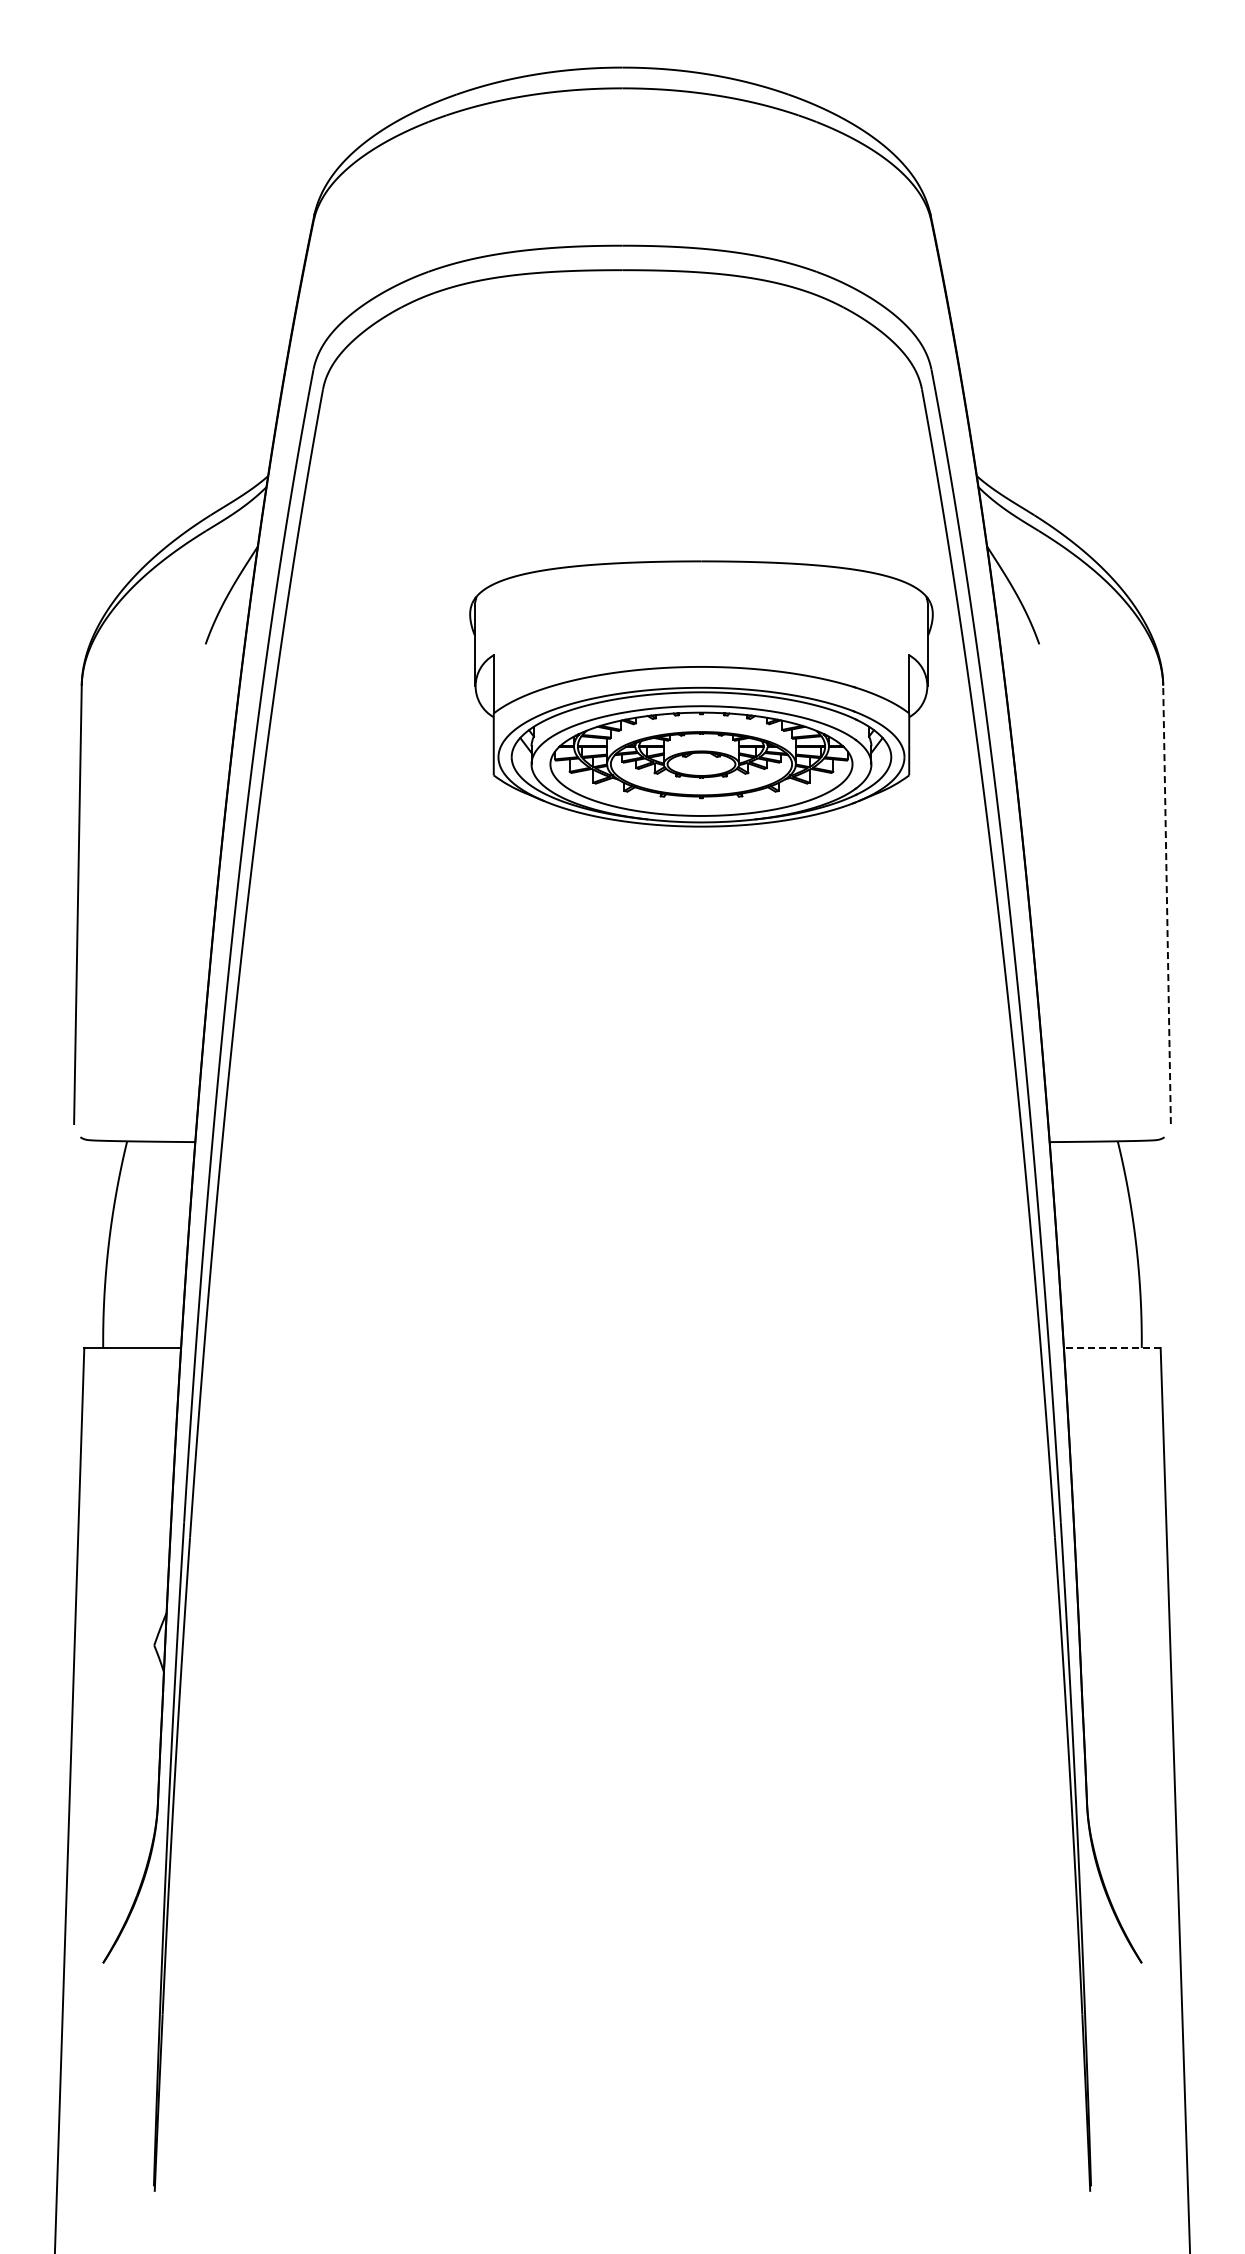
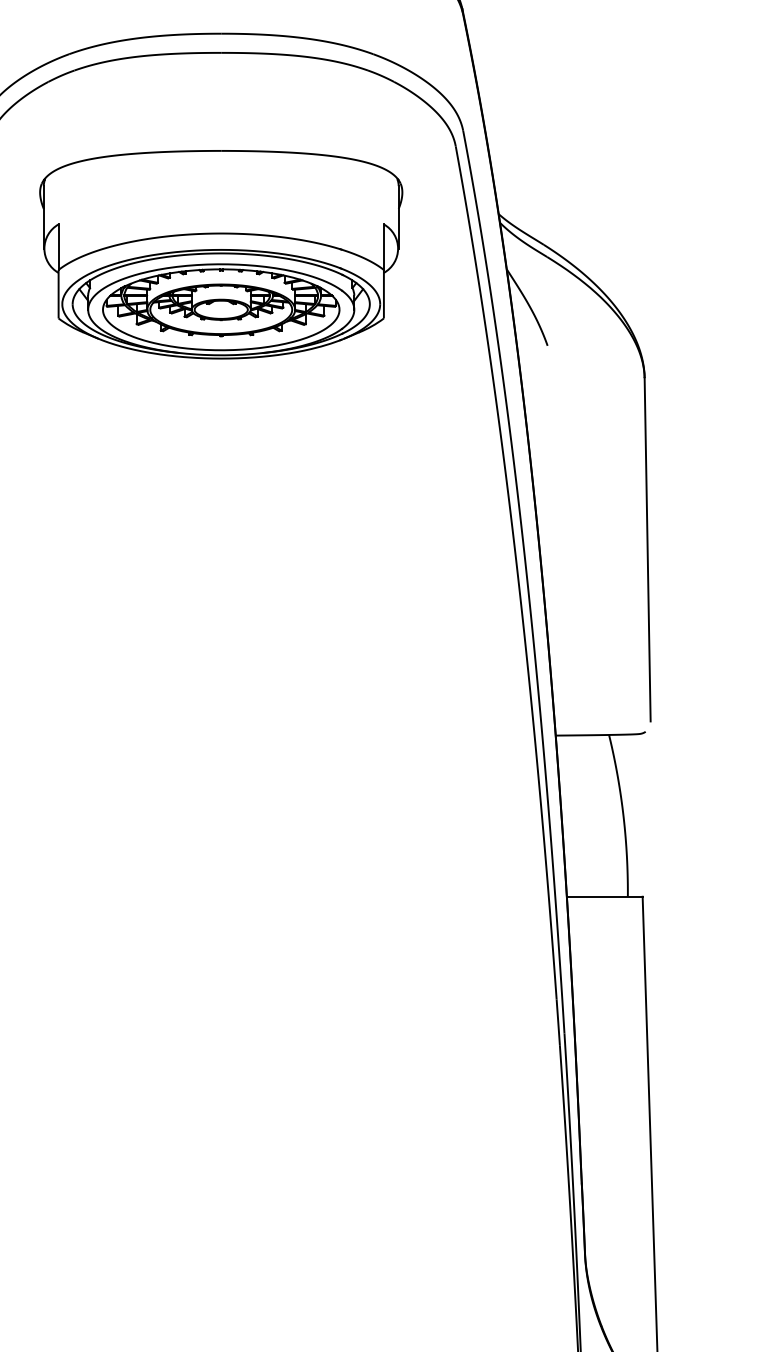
part: (701, 693) -> (221, 254), moved
line: (1167, 904) -> (647, 549), dashed -> solid
line: (1111, 1347) -> (604, 896), dashed -> solid

